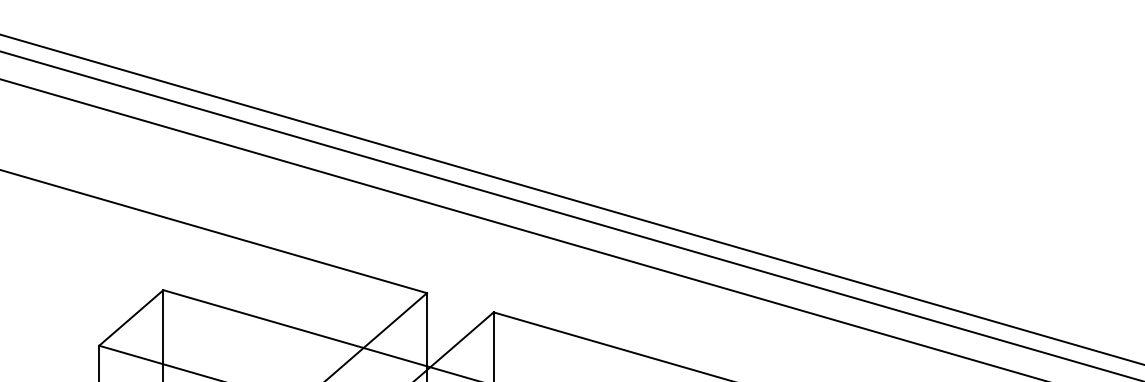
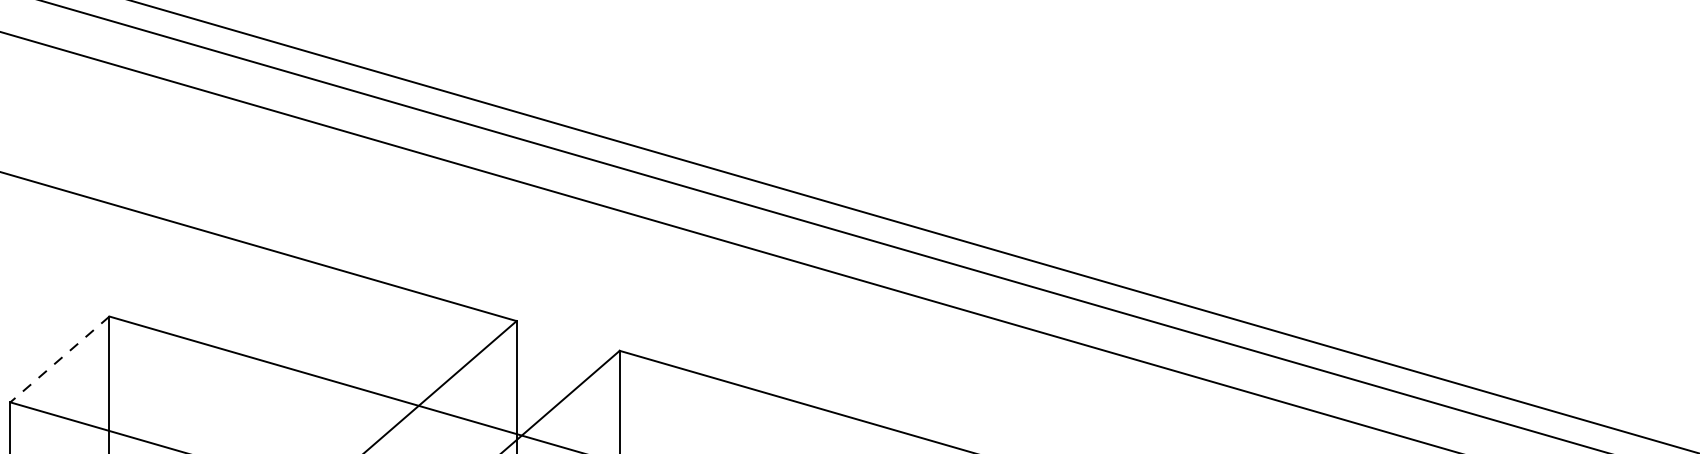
line: (130, 318) -> (58, 360), solid -> dashed

